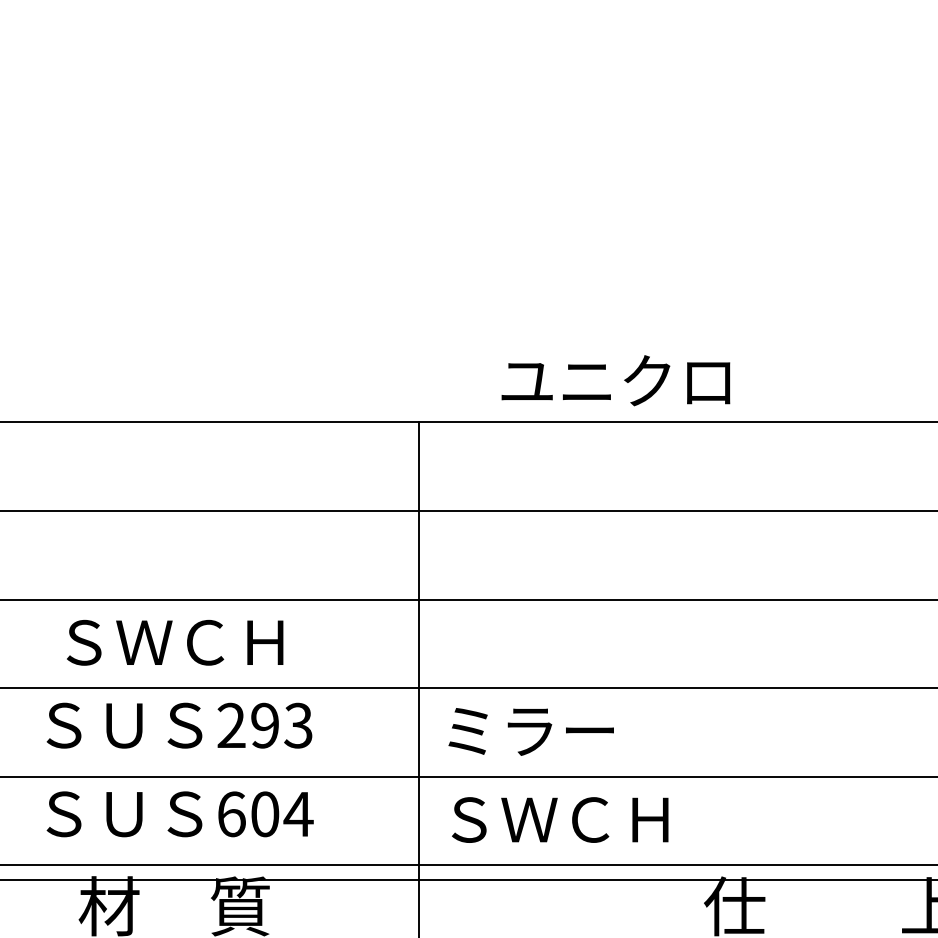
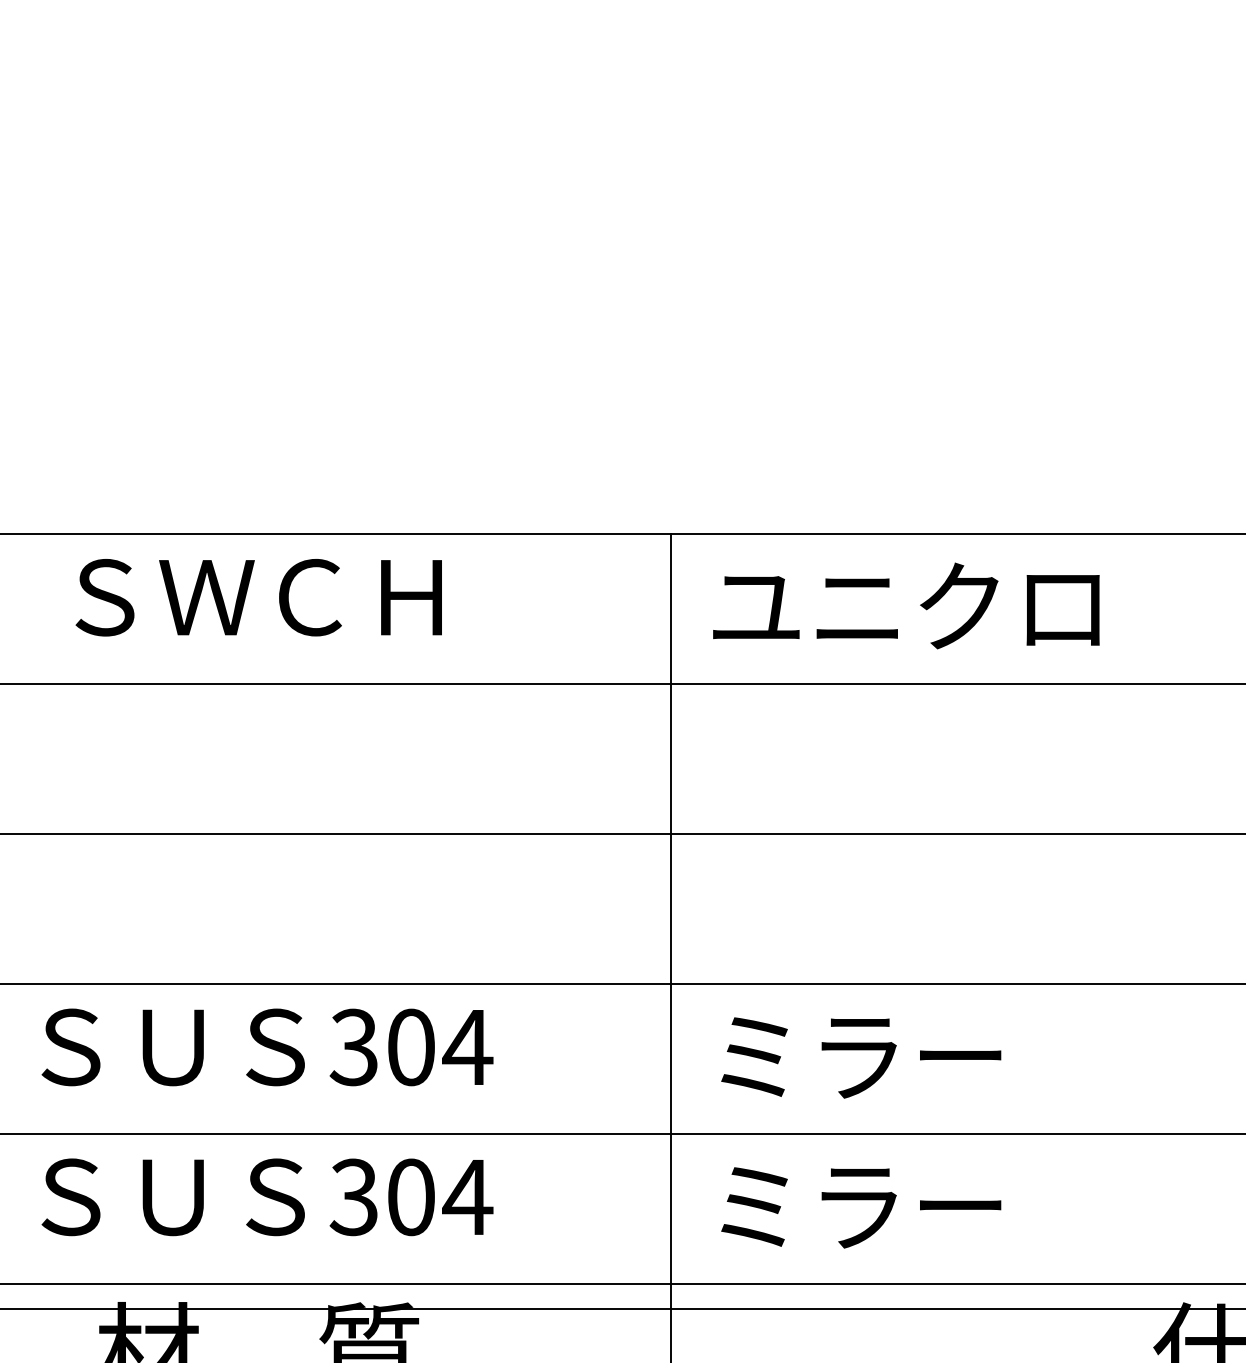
text: (615, 380) -> (905, 605), moved
text: (175, 642) -> (259, 597), moved
text: (265, 725) -> (411, 1047), 293 -> 304
text: (231, 814) -> (354, 1197), 604 -> 304
text: (558, 820) -> (907, 1207), ＳＷＣＨ -> ミラー

